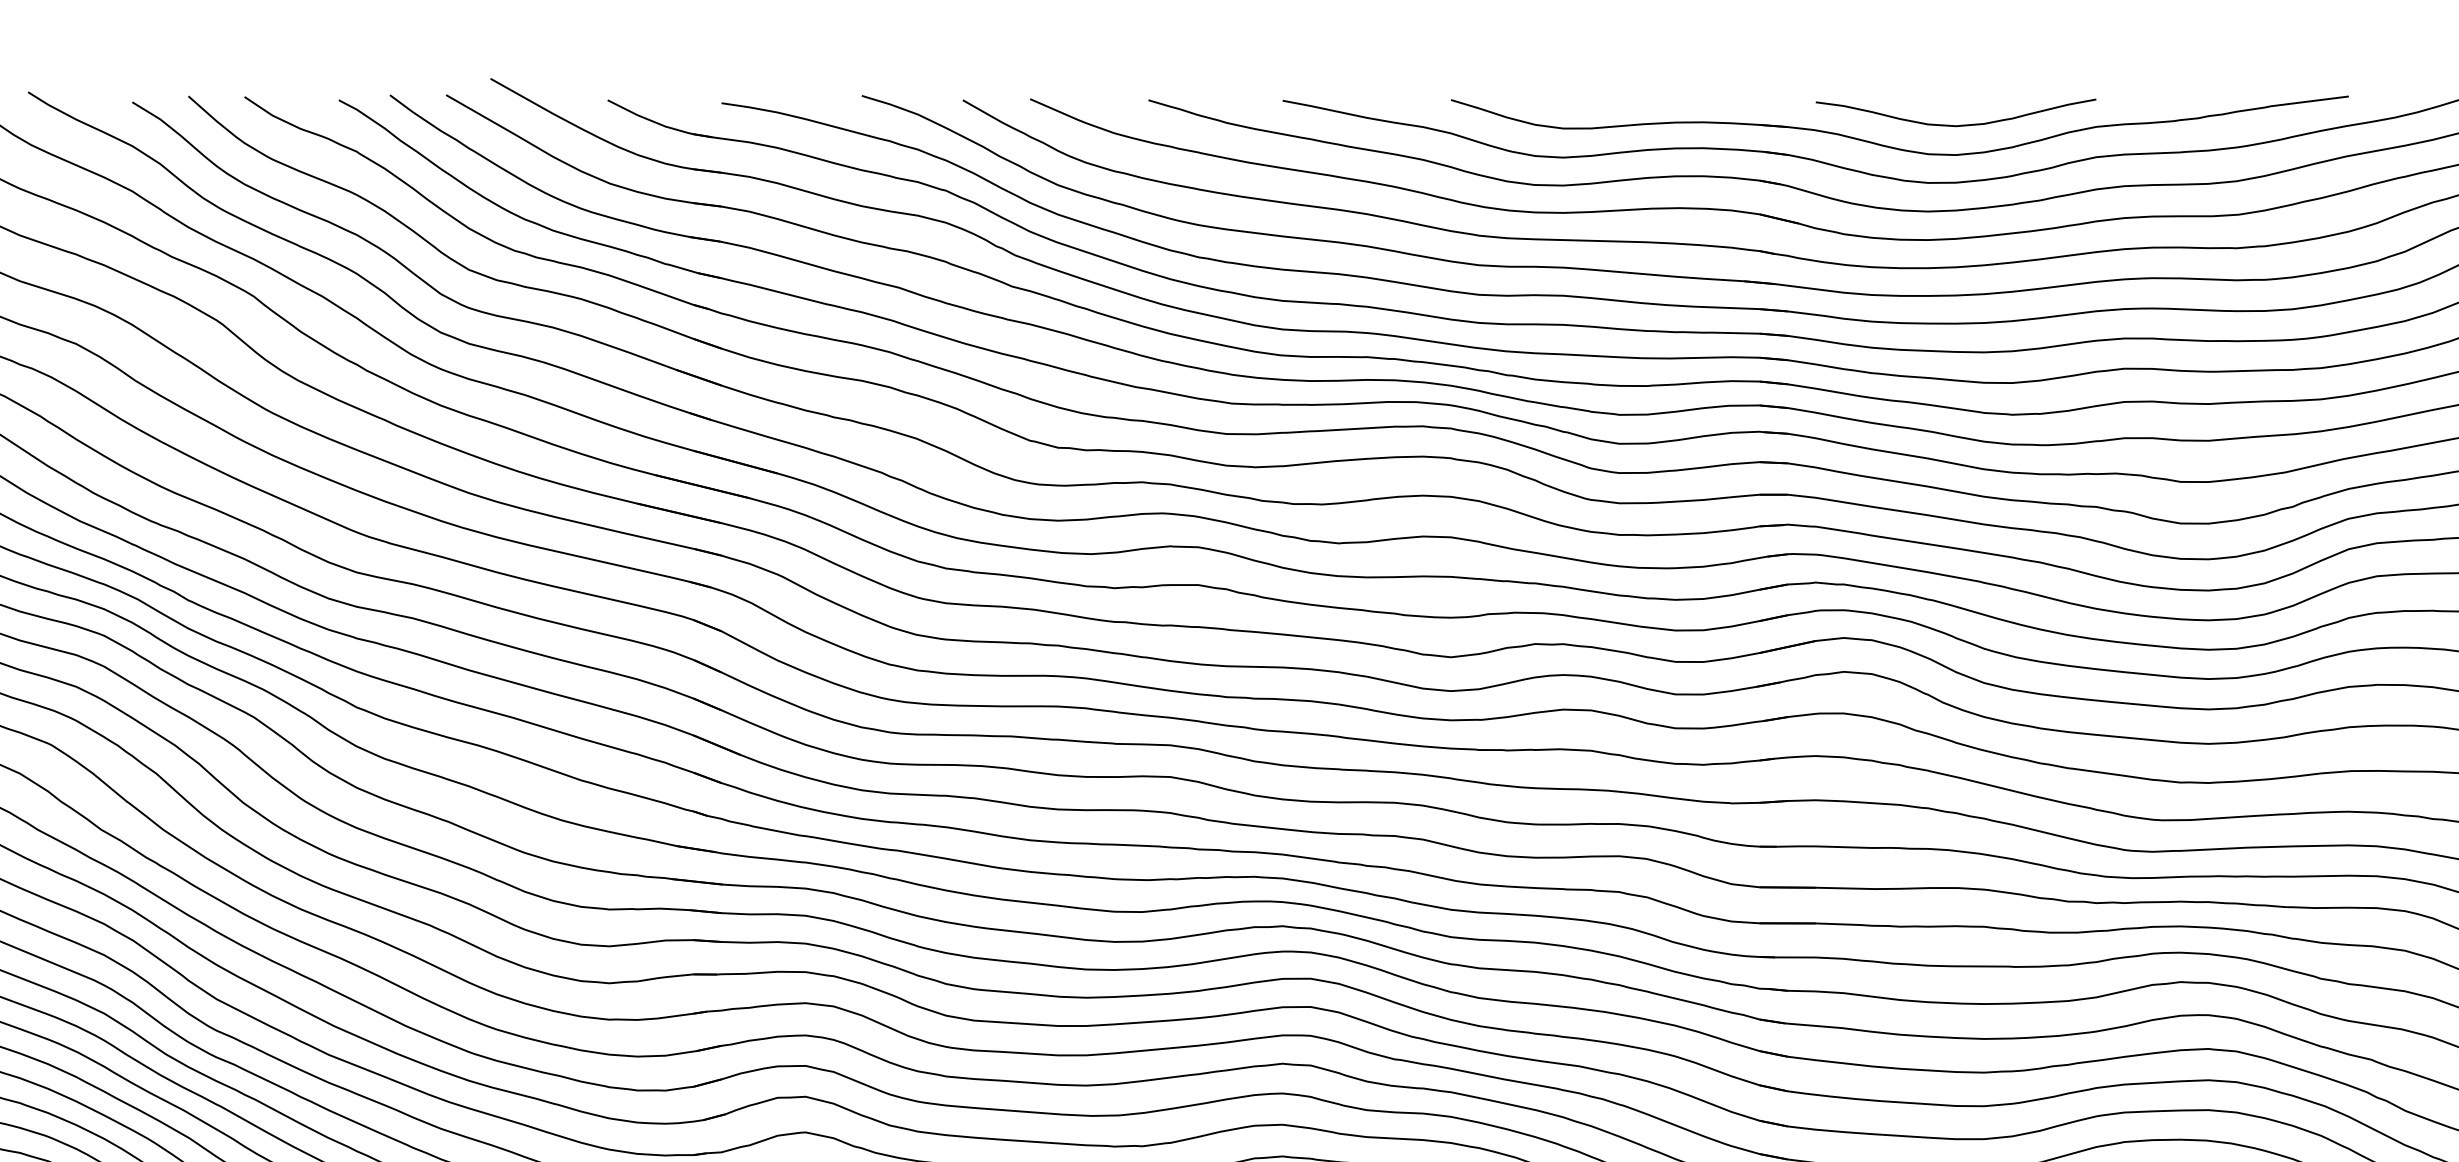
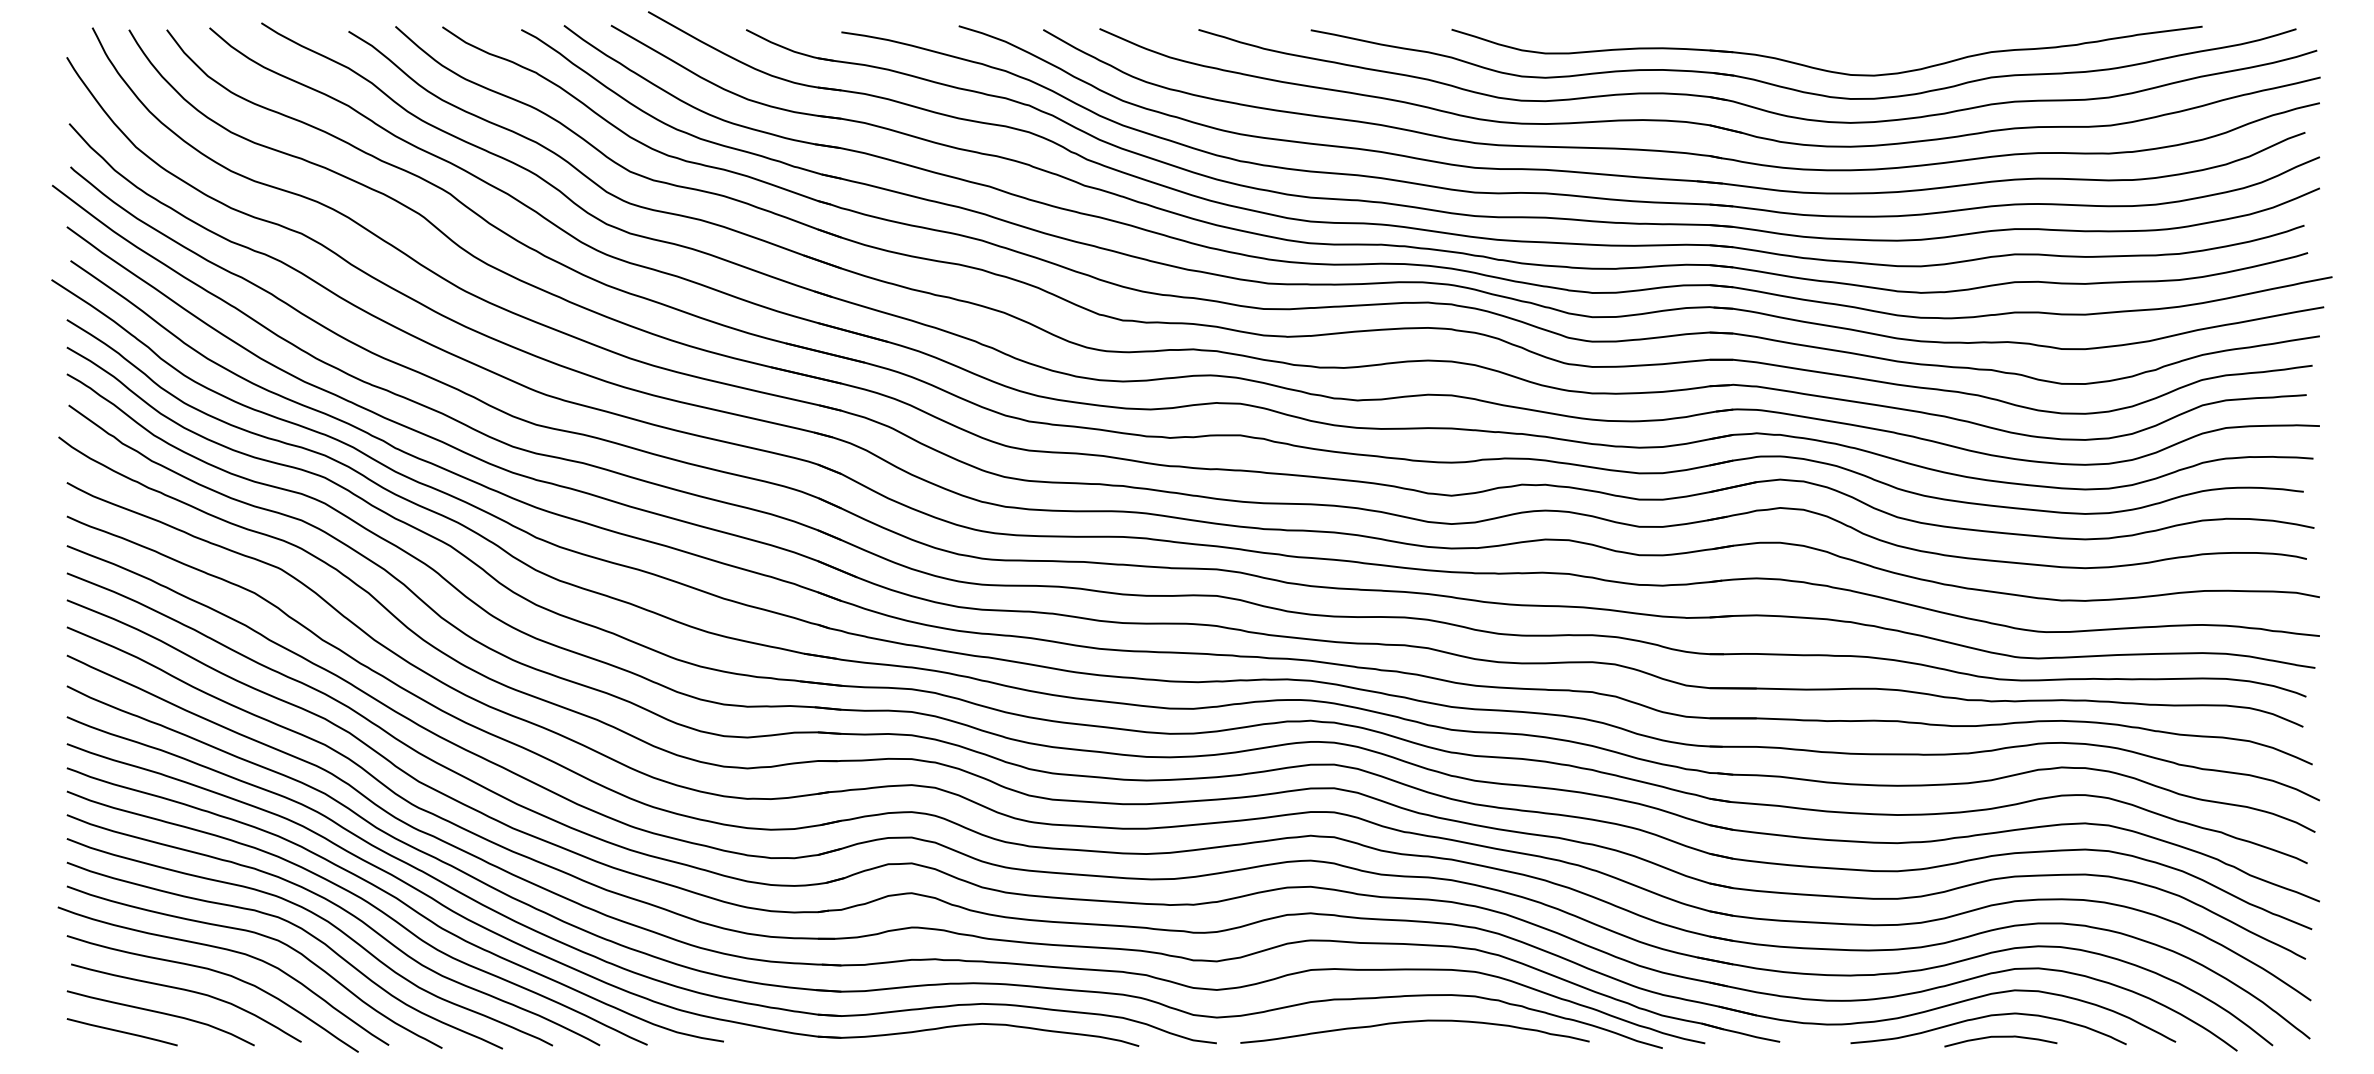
curve: (1955, 124) -> (1873, 50), removed

